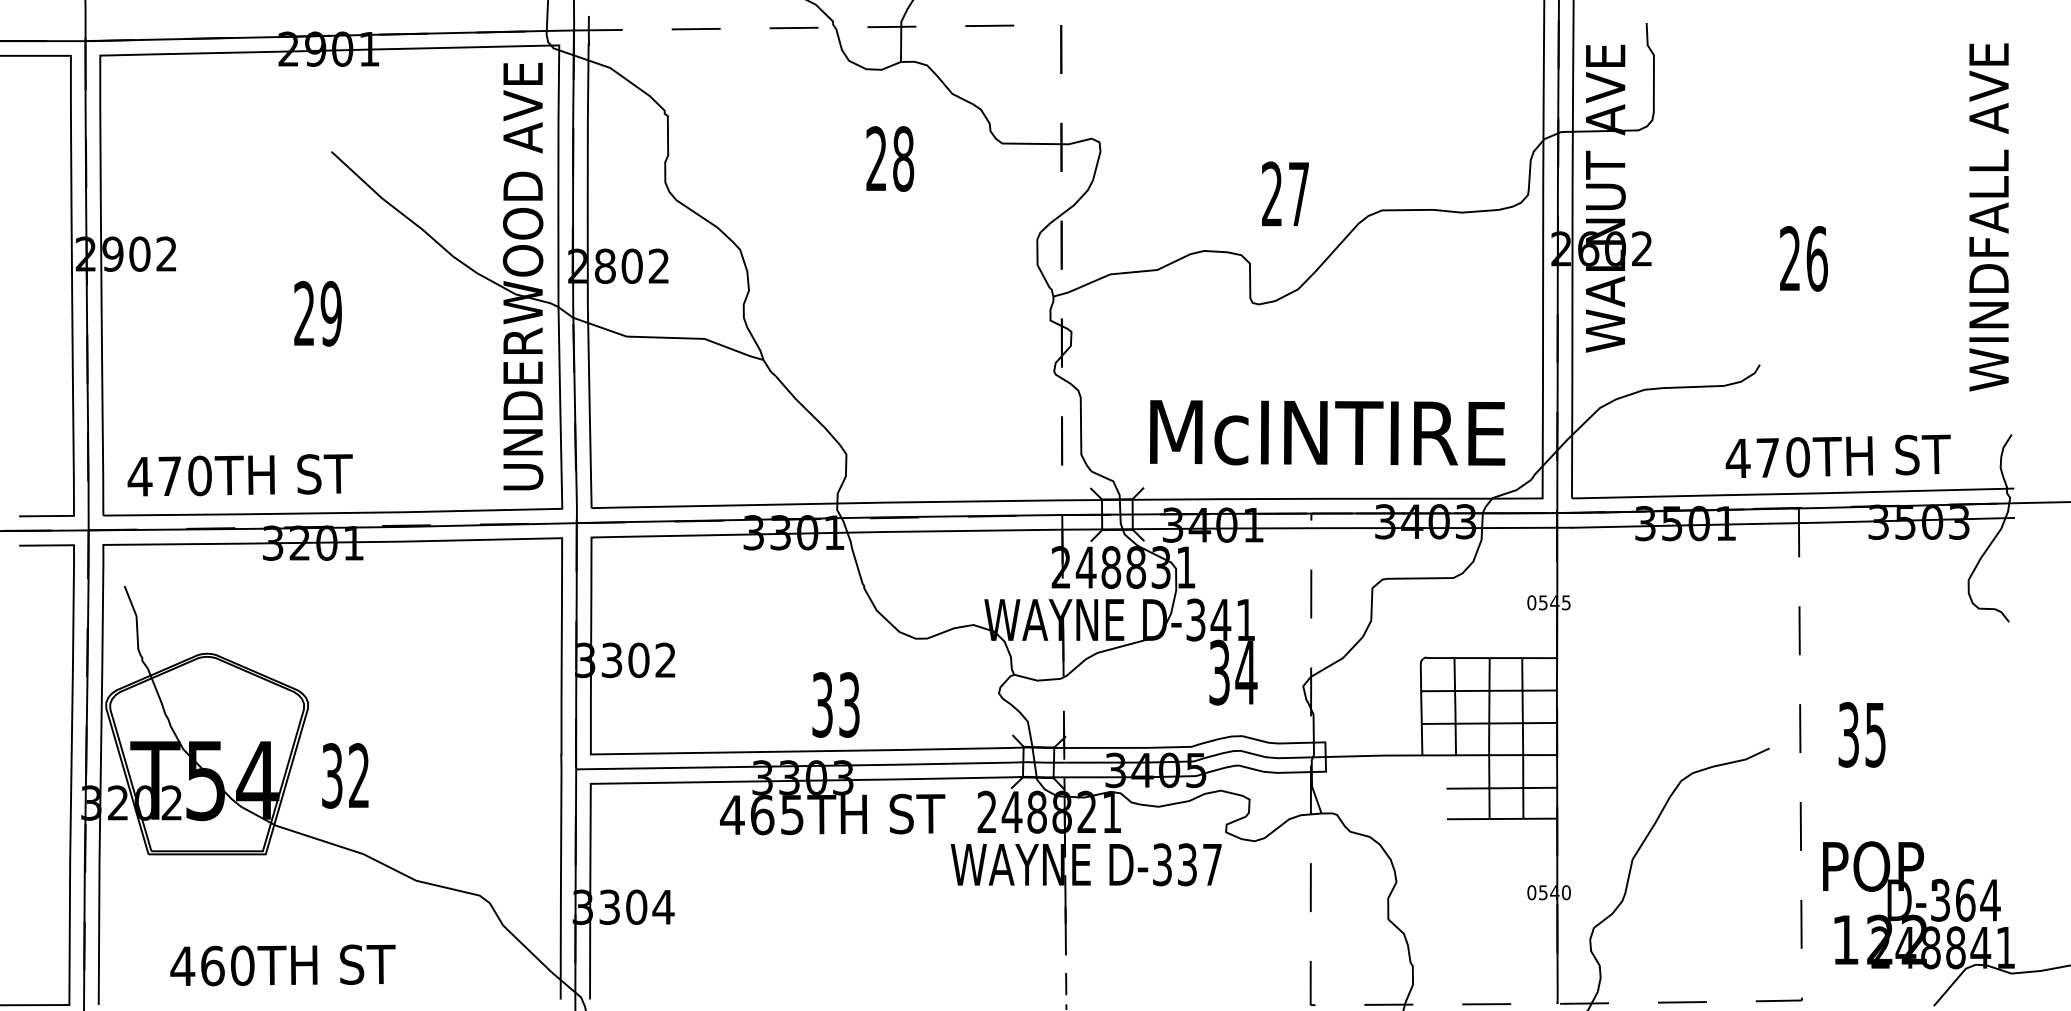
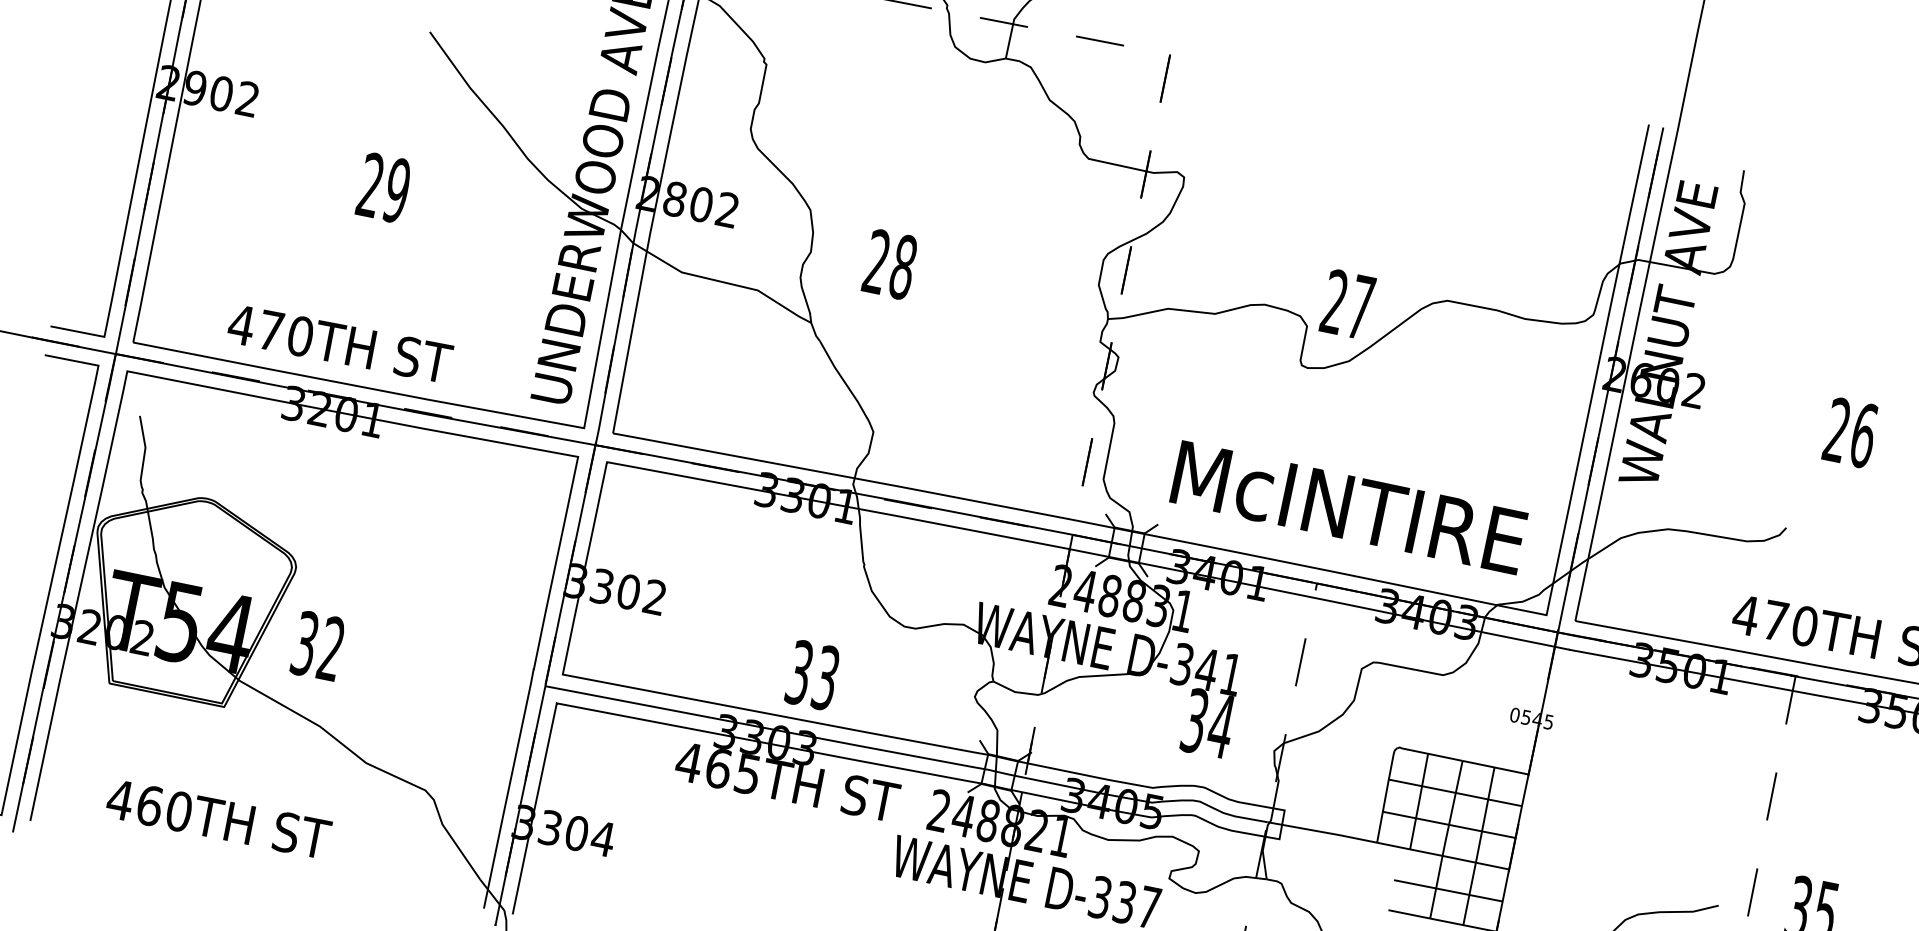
text: (890, 158) -> (890, 264), moved
text: (1285, 193) -> (1347, 303), moved
text: (239, 475) -> (339, 343), moved

